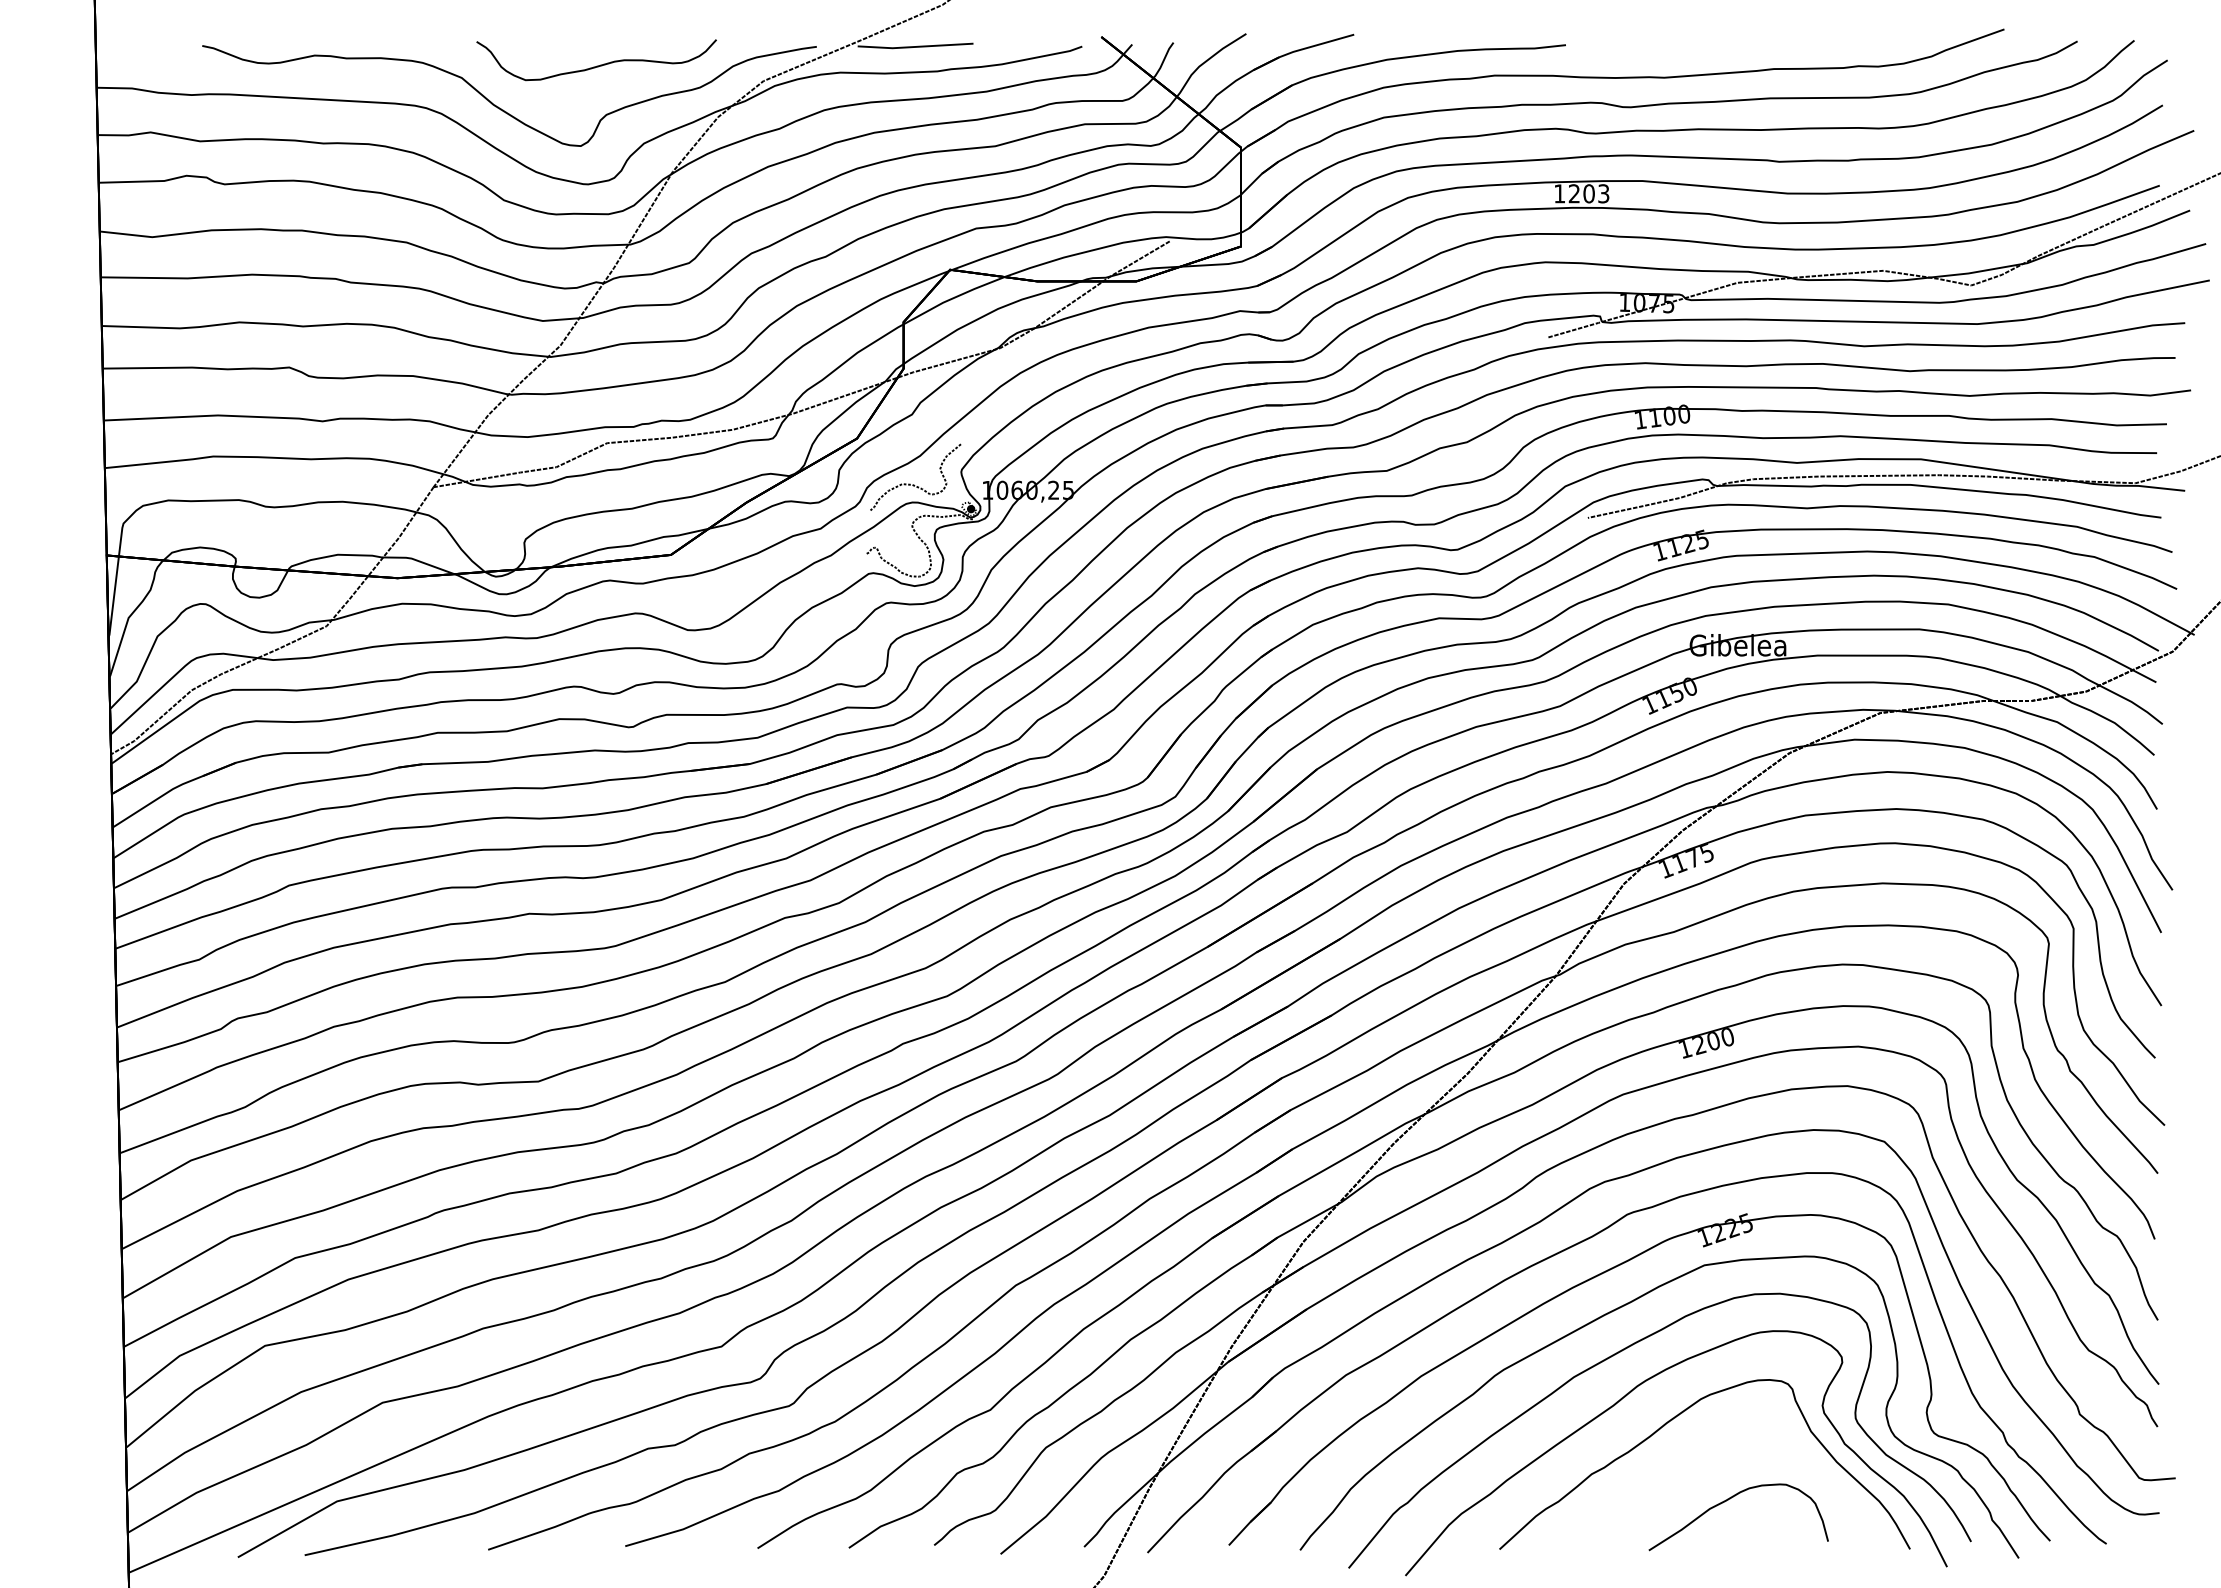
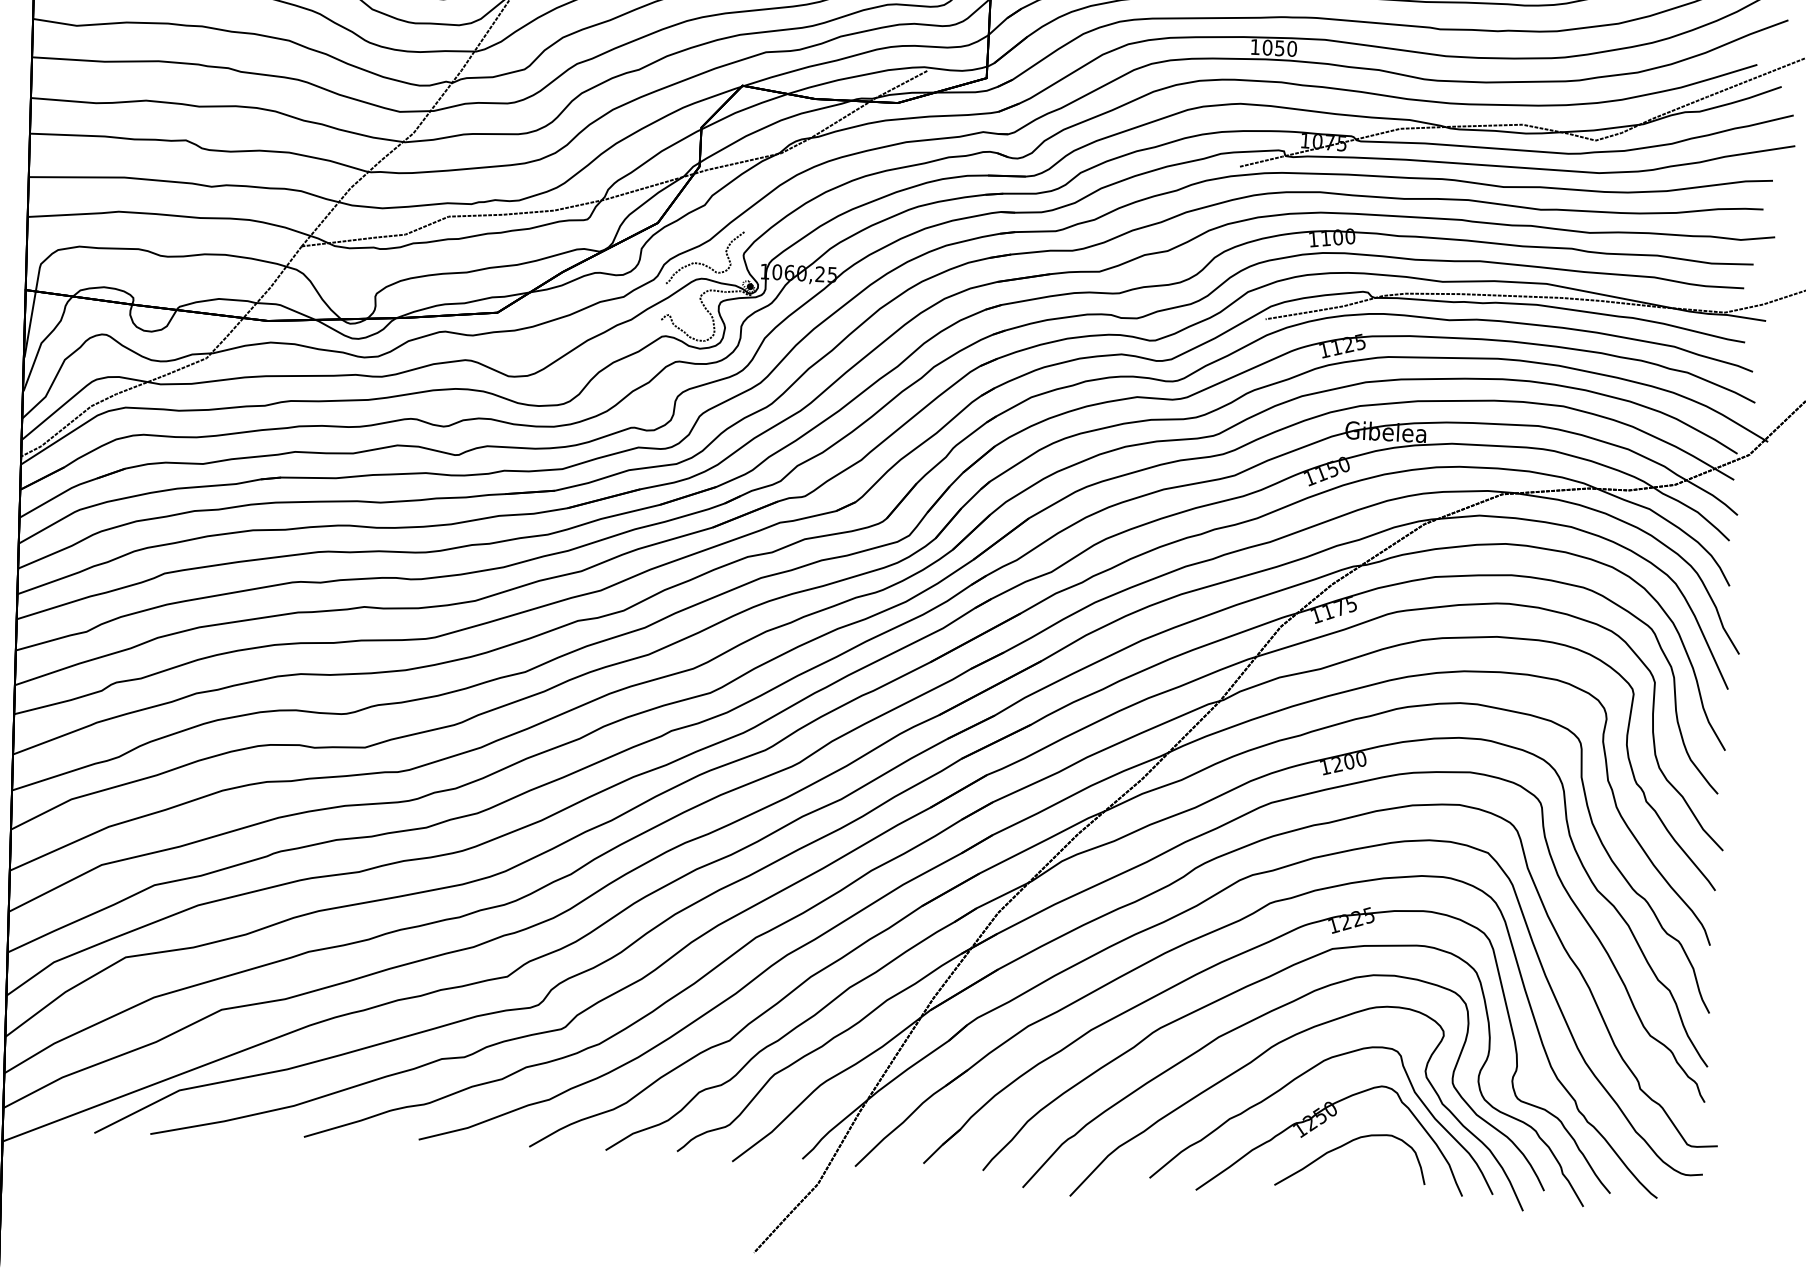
text: (1588, 193) -> (1279, 48), 1203 -> 1050
part: (1705, 1473) -> (1324, 1123), added

